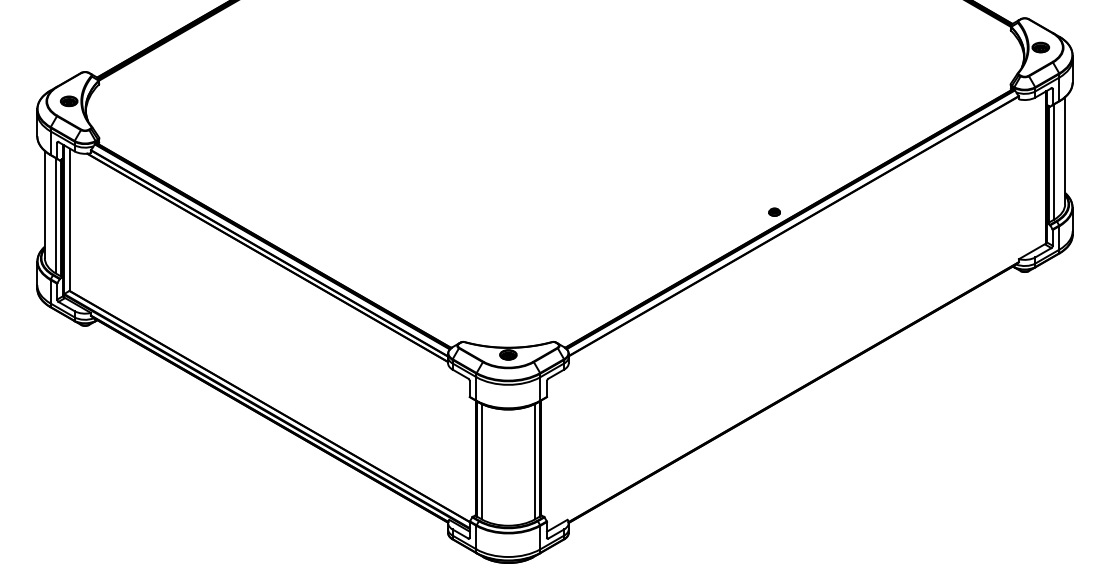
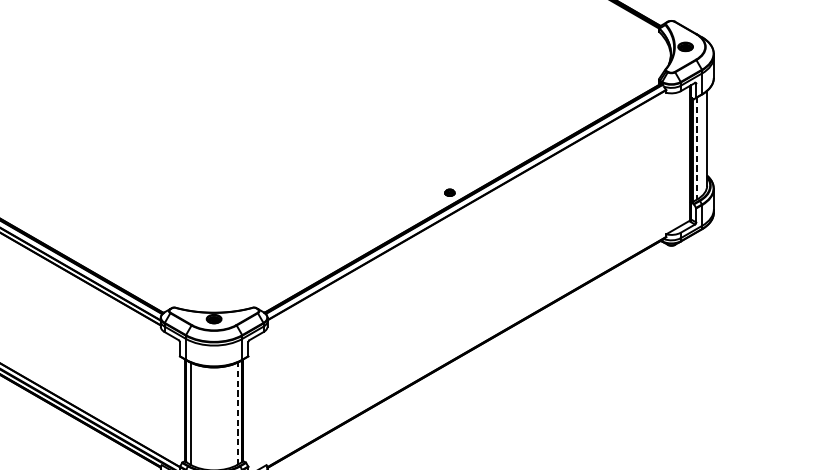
line: (1054, 162) -> (697, 148), solid -> dashed
line: (535, 461) -> (238, 413), solid -> dashed

